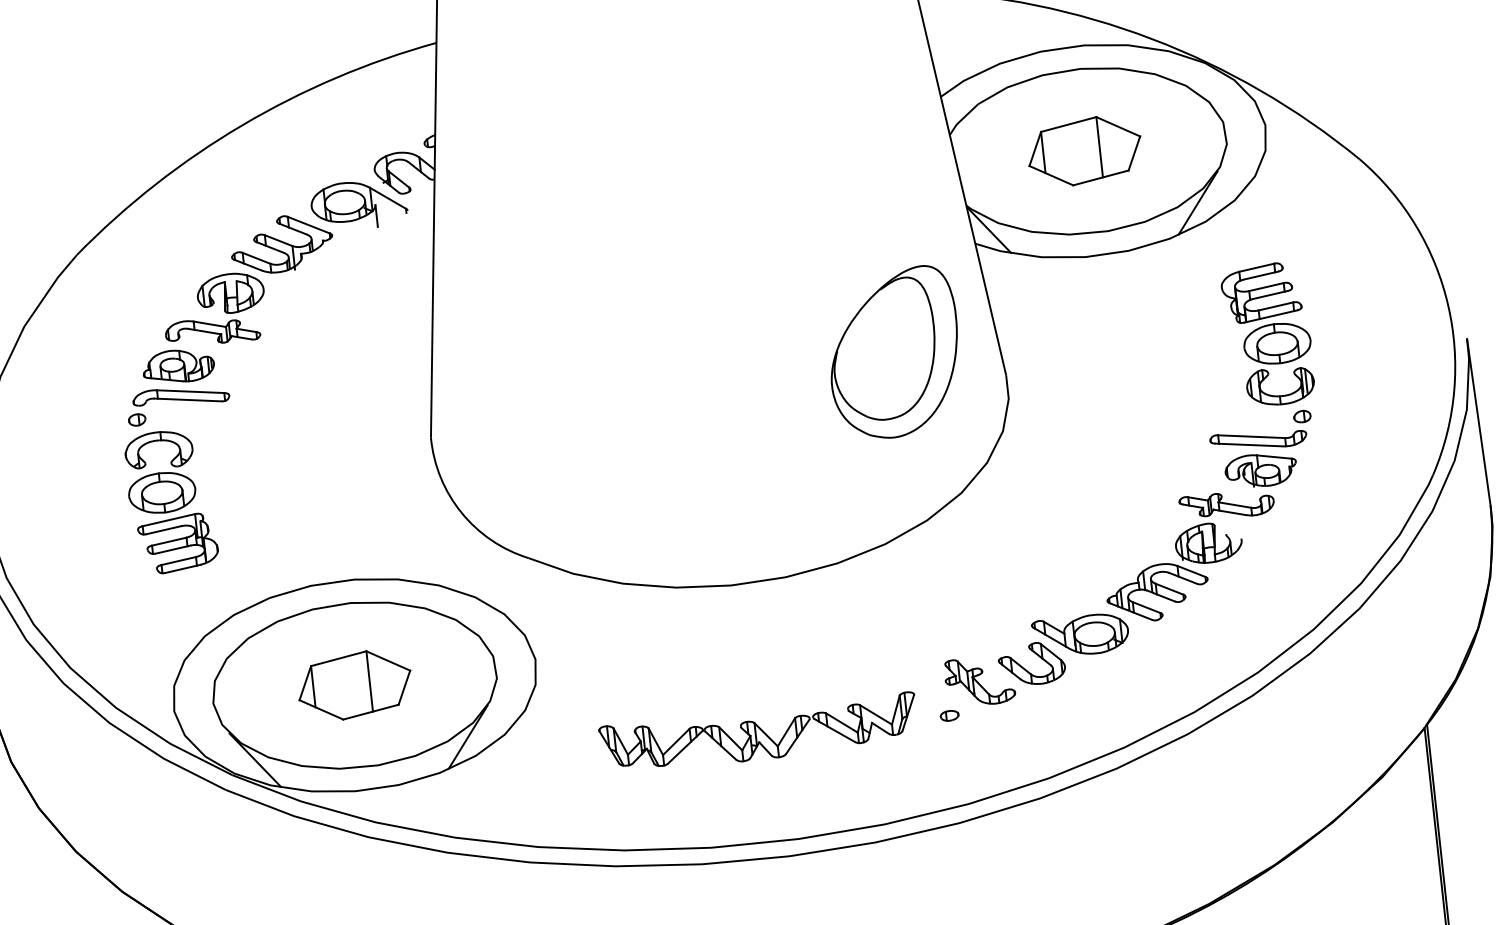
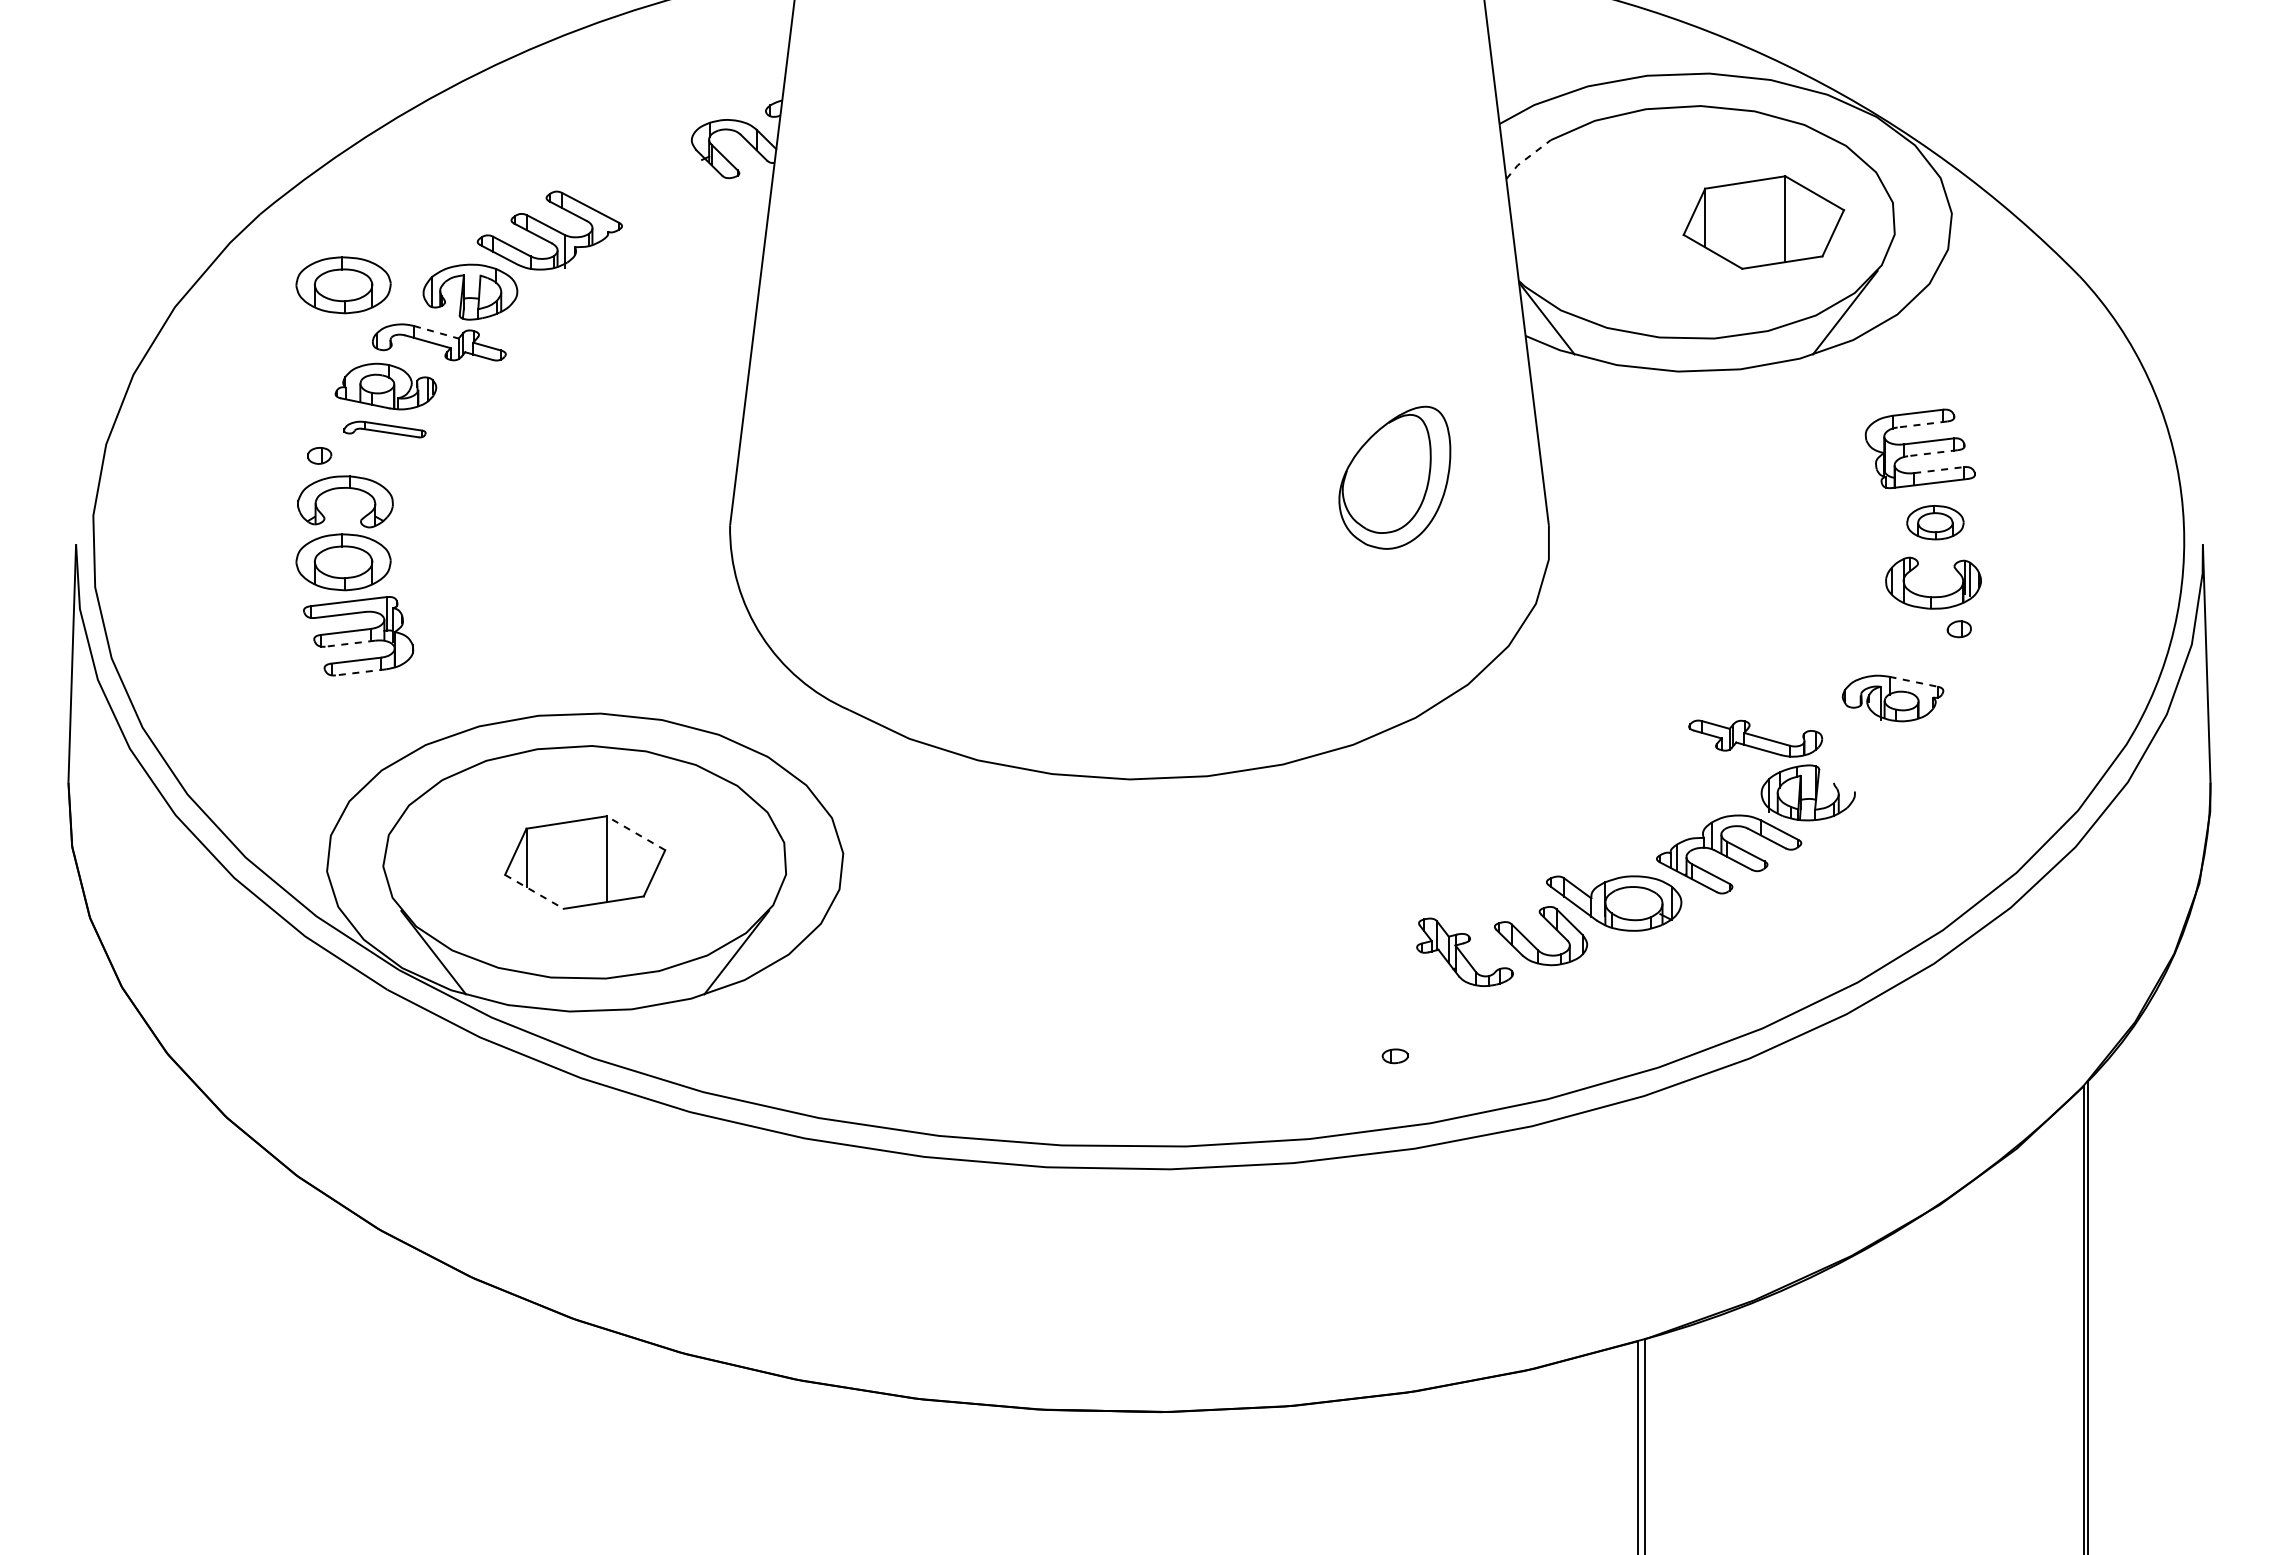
line: (963, 118) -> (1527, 158), solid -> dashed
part: (1084, 151) -> (1763, 222), moved
part: (359, 205) -> (664, 187), removed
line: (1260, 275) -> (1922, 424), solid -> dashed
line: (1270, 295) -> (1932, 453), solid -> dashed
part: (141, 298) -> (343, 285), added
line: (1276, 306) -> (1939, 470), solid -> dashed
line: (209, 324) -> (436, 332), solid -> dashed
part: (1277, 343) -> (1935, 522), size x0.6
part: (894, 353) -> (1394, 477), size x0.6
part: (180, 396) -> (384, 429), size x0.6
part: (1258, 440) -> (1894, 655), removed
line: (1274, 456) -> (1913, 681), solid -> dashed
part: (1226, 505) -> (1755, 738), moved
line: (172, 549) -> (349, 643), solid -> dashed
line: (182, 569) -> (360, 672), solid -> dashed
line: (388, 661) -> (635, 833), solid -> dashed
line: (321, 709) -> (534, 891), solid -> dashed
part: (949, 716) -> (1394, 1056), moved
part: (759, 733) -> (1146, 992), removed

